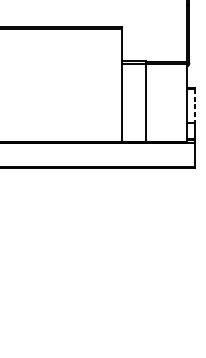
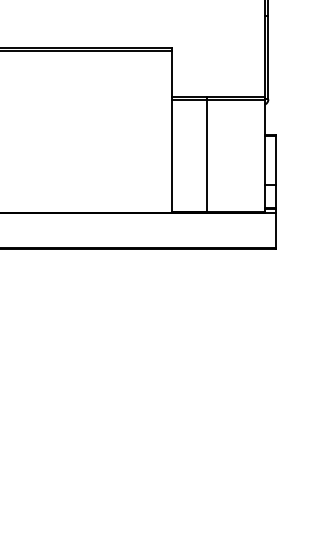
line: (195, 105) -> (276, 160), dashed -> solid

